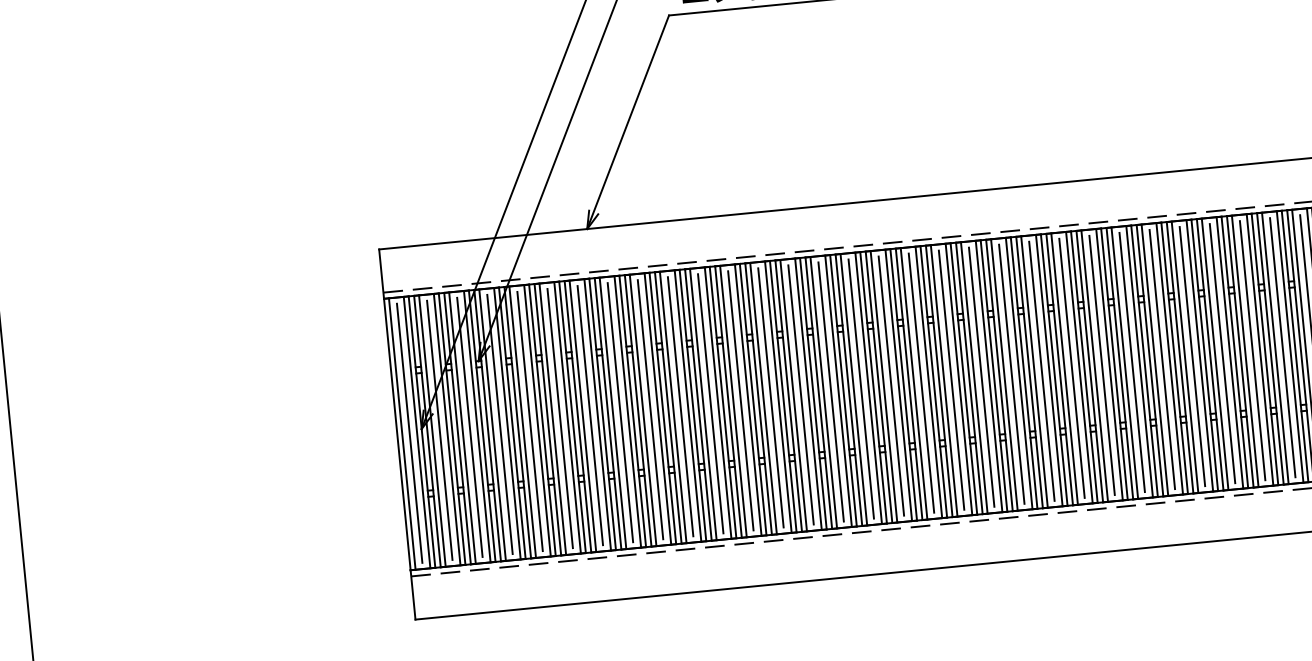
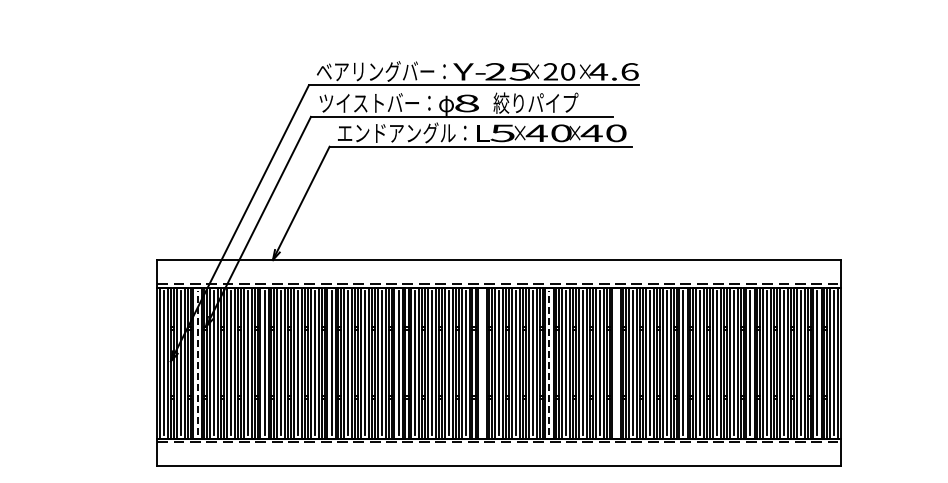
line: (1222, 352) -> (616, 362), removed
line: (1102, 364) -> (549, 362), solid -> dashed
line: (981, 376) -> (482, 362), removed
line: (469, 426) -> (197, 362), solid -> dashed

